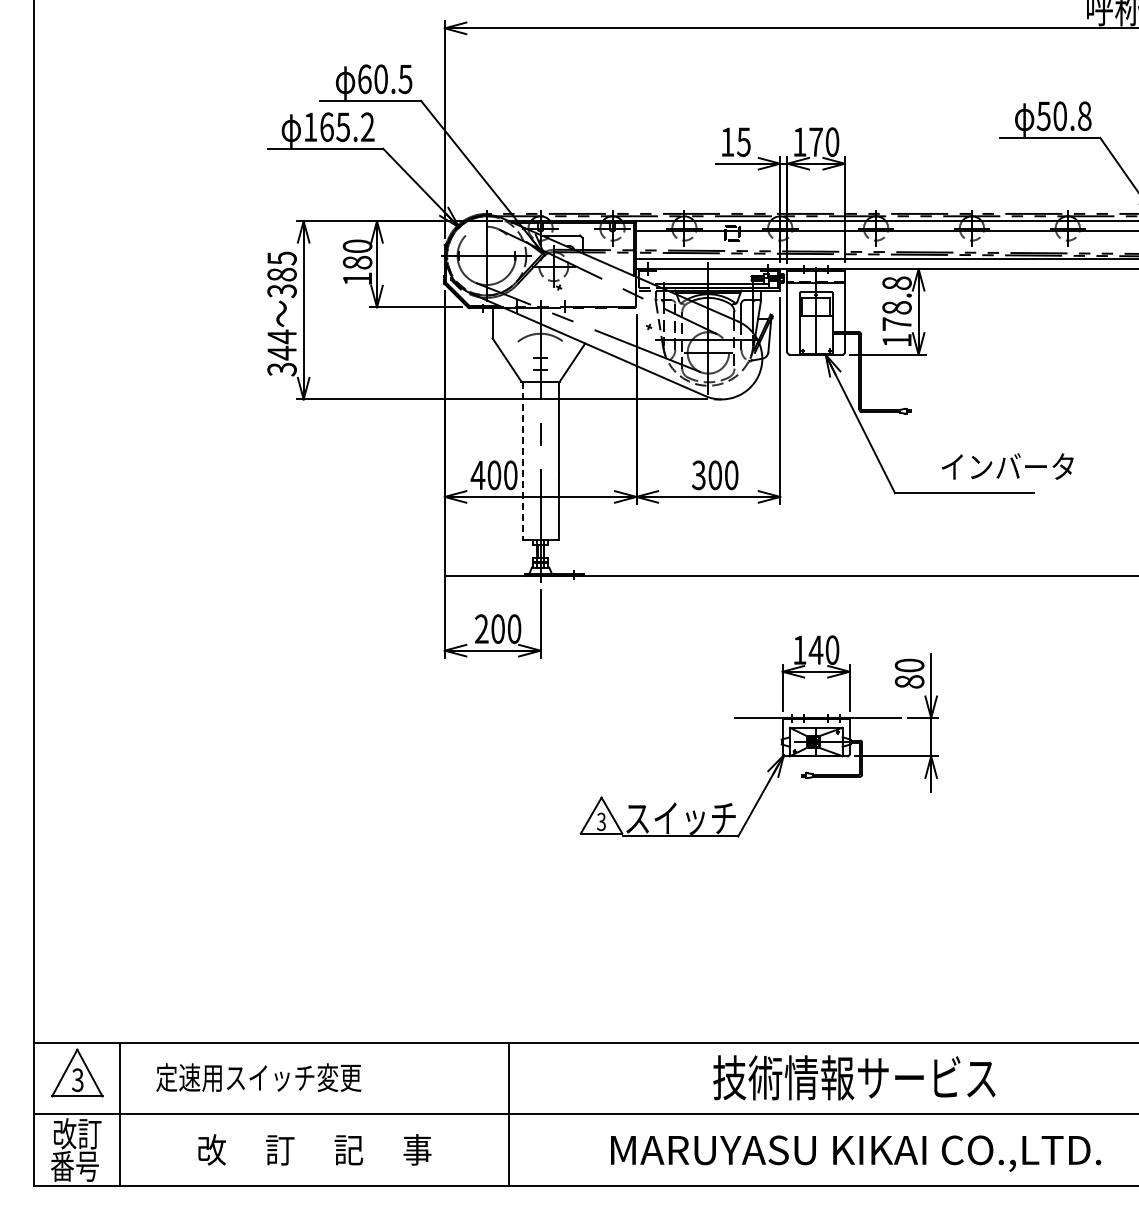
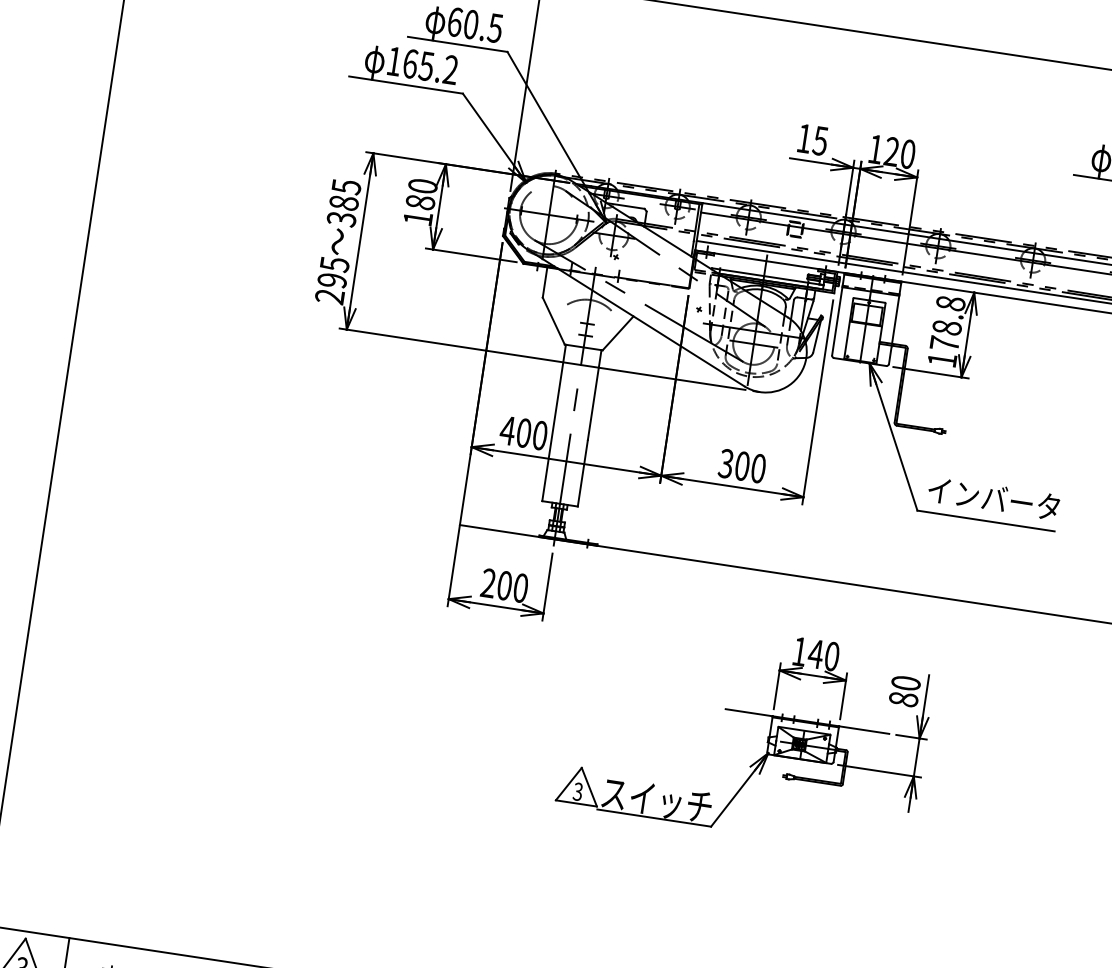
text: (815, 141) -> (891, 151), 170 -> 120
text: (281, 352) -> (331, 279), 344 -> 295
line: (522, 461) -> (553, 423), dashed -> solid
text: (1007, 466) -> (993, 498), moved

